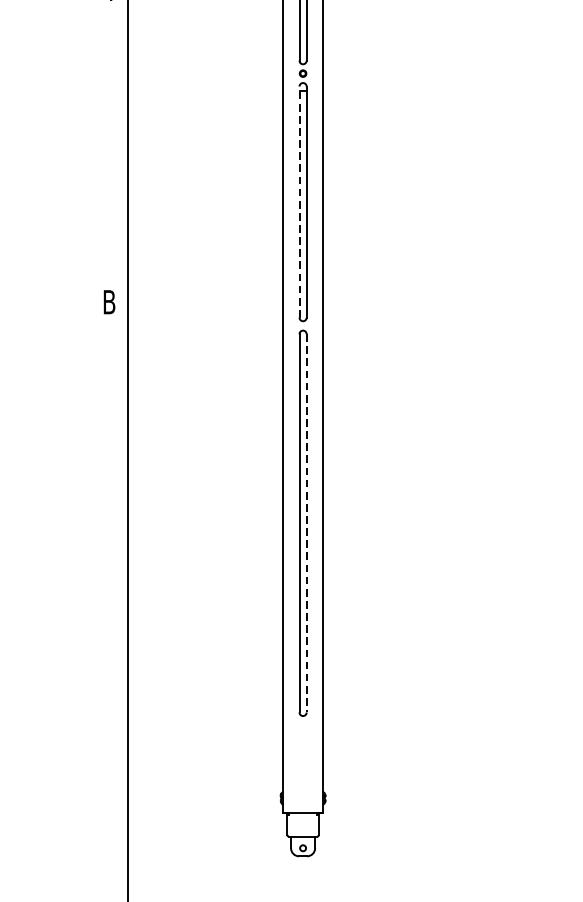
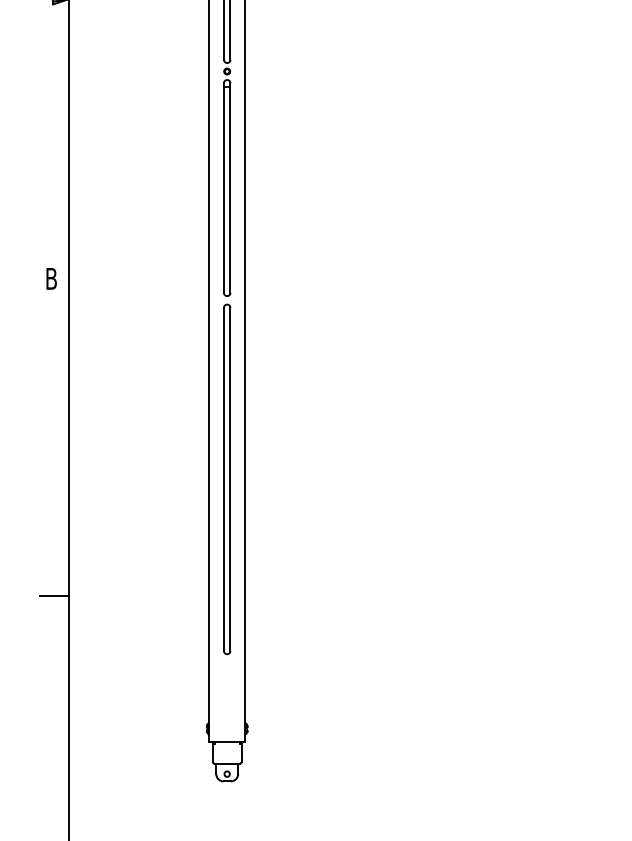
line: (298, 202) -> (223, 188), dashed -> solid
line: (306, 523) -> (230, 479), dashed -> solid
line: (111, 652) -> (53, 596), added

